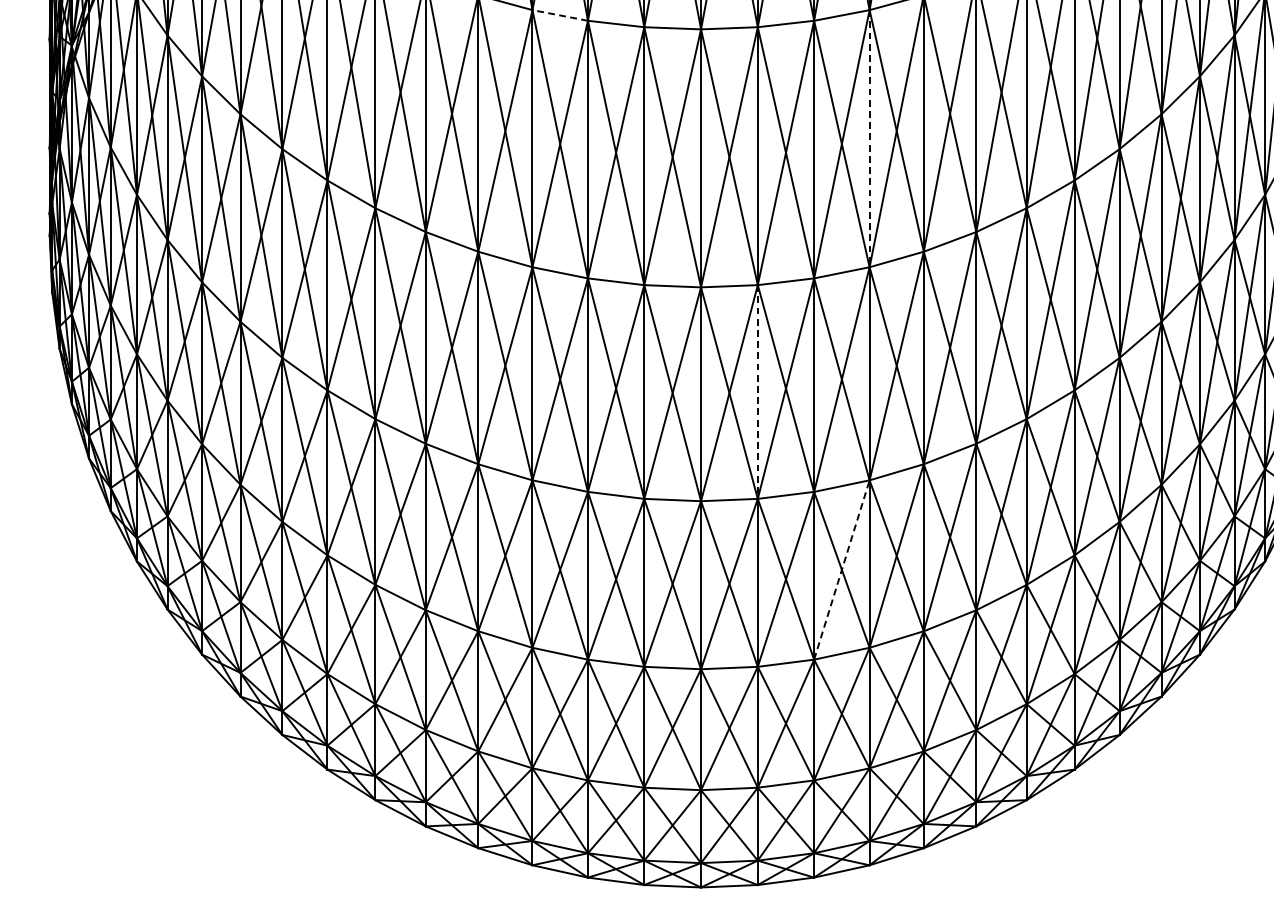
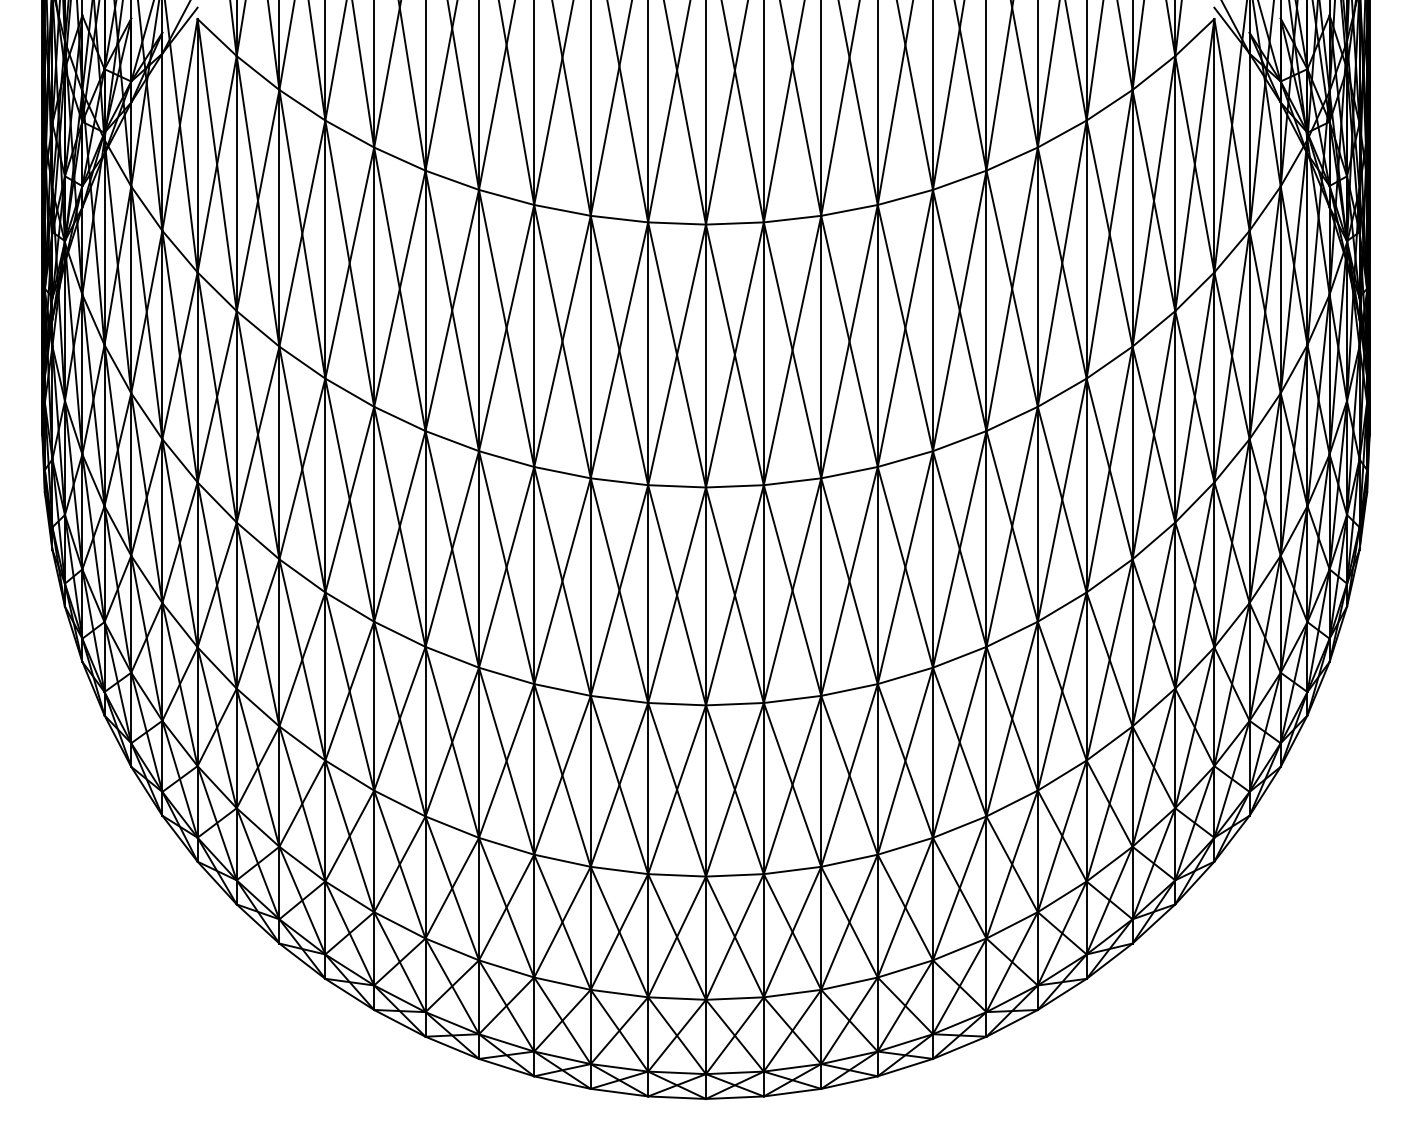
line: (560, 15) -> (562, 210), dashed -> solid
line: (869, 138) -> (877, 335), dashed -> solid
line: (757, 392) -> (763, 594), dashed -> solid
line: (841, 570) -> (849, 775), dashed -> solid

